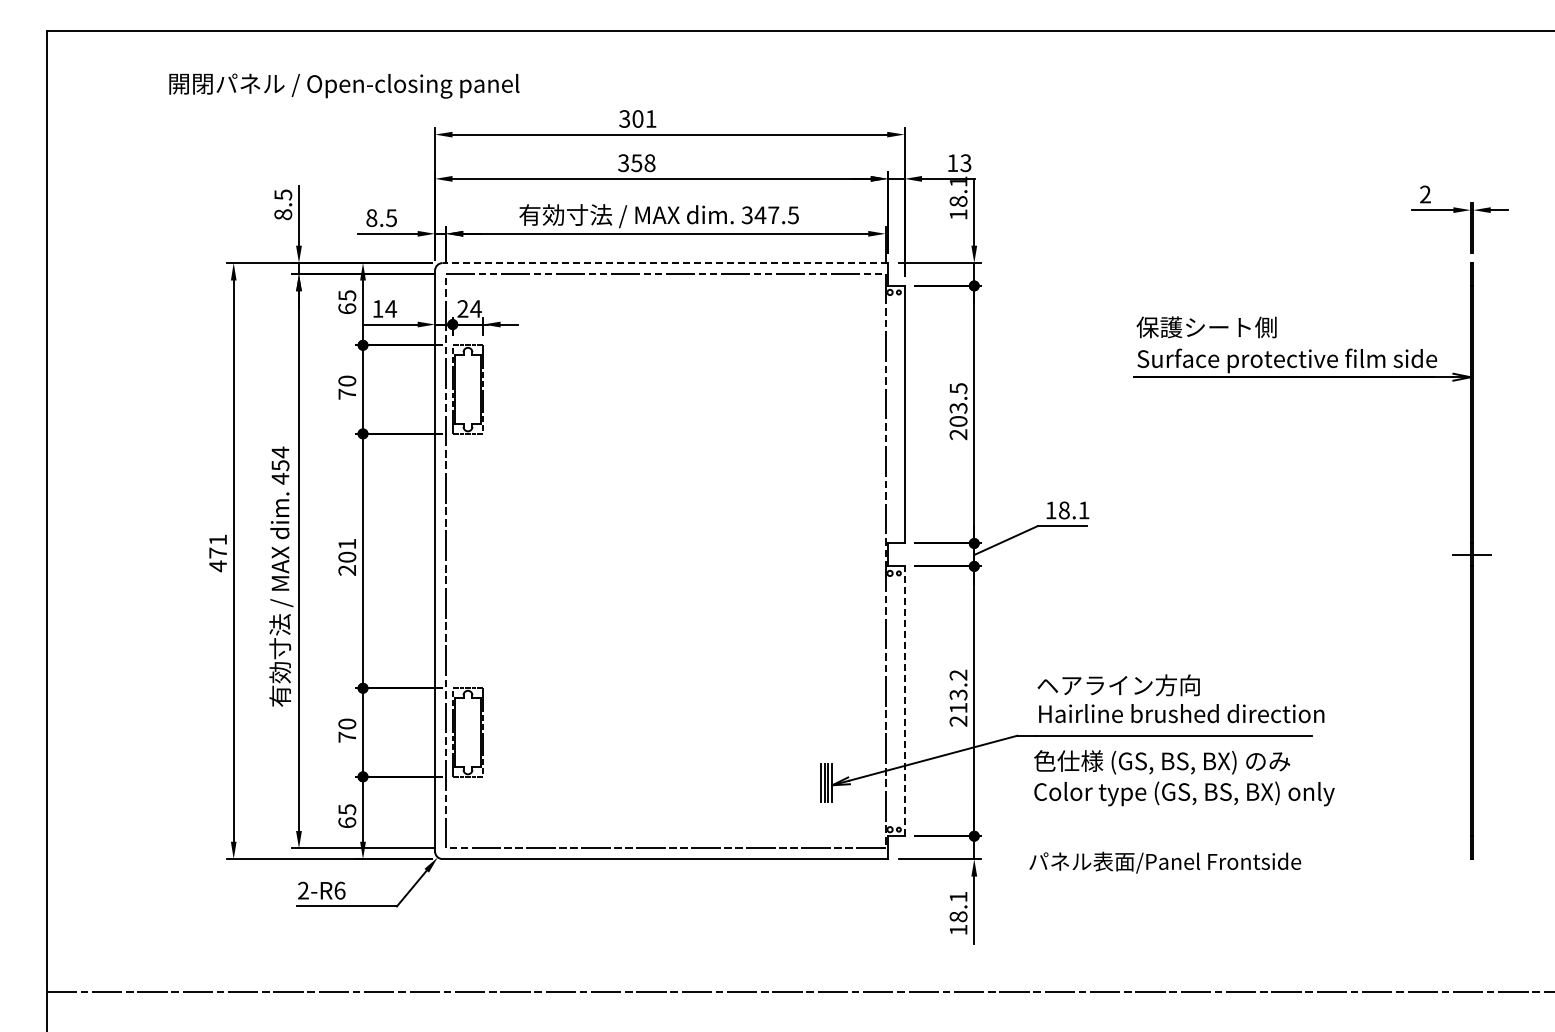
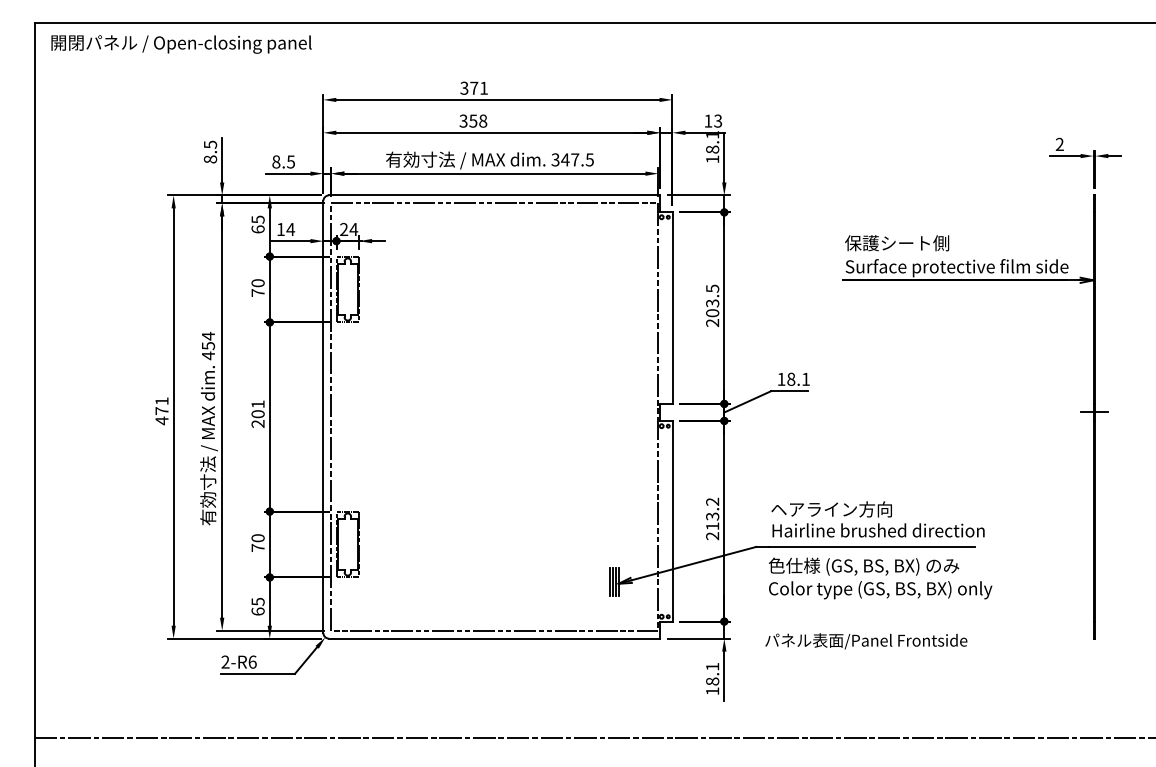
text: (344, 85) -> (181, 44), moved
text: (637, 118) -> (473, 87), 301 -> 371
line: (665, 263) -> (494, 195), dashed -> solid
line: (904, 701) -> (672, 521), dashed -> solid

